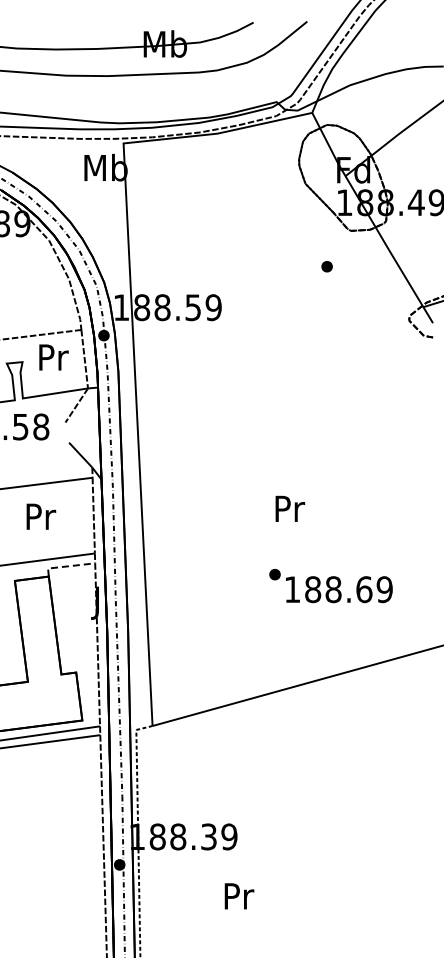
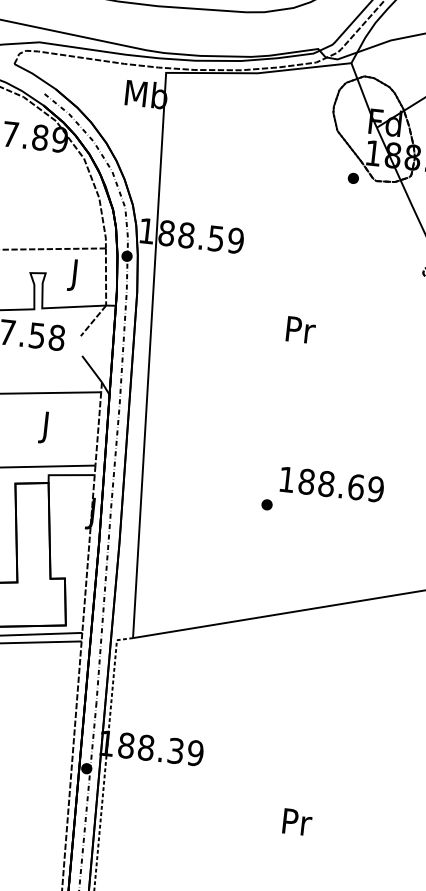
part: (326, 266) -> (352, 178), moved
text: (53, 360) -> (75, 274), Pr -> J
text: (290, 508) -> (301, 329), moved
text: (41, 519) -> (47, 427), Pr -> J
line: (66, 566) -> (66, 475), dashed -> solid
text: (339, 589) -> (332, 484), moved
text: (239, 896) -> (297, 822), moved

